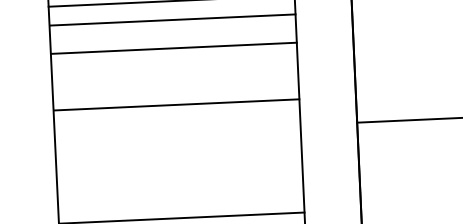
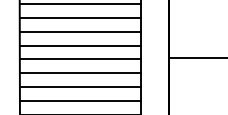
line: (175, 76) -> (80, 31), added
line: (175, 133) -> (79, 59), added
line: (179, 161) -> (80, 73), added
line: (180, 190) -> (80, 87), added

